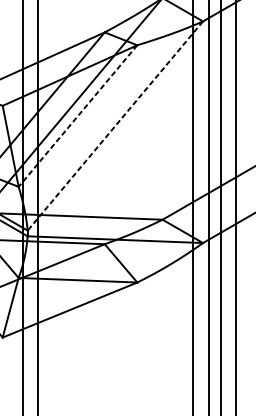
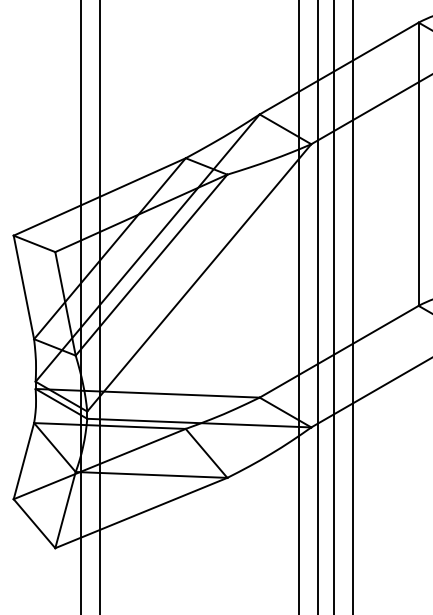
line: (77, 116) -> (151, 265), dashed -> solid
line: (114, 126) -> (198, 278), dashed -> solid

